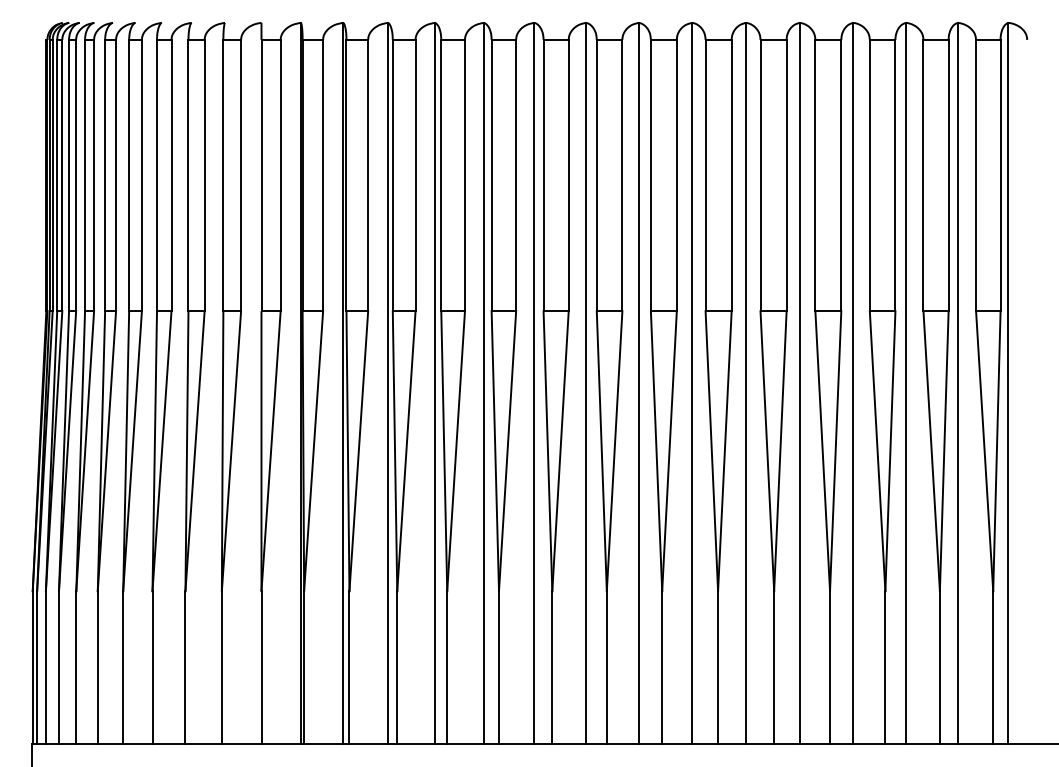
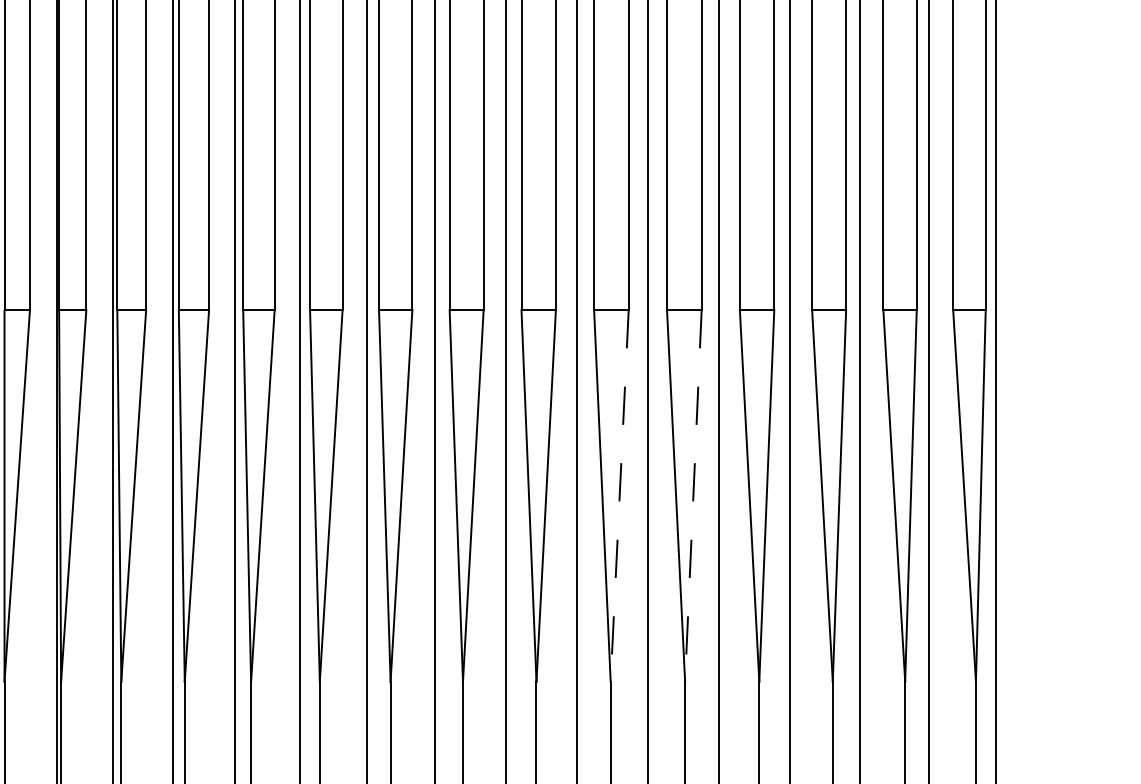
line: (724, 451) -> (619, 496), solid -> dashed
line: (780, 451) -> (693, 496), solid -> dashed

